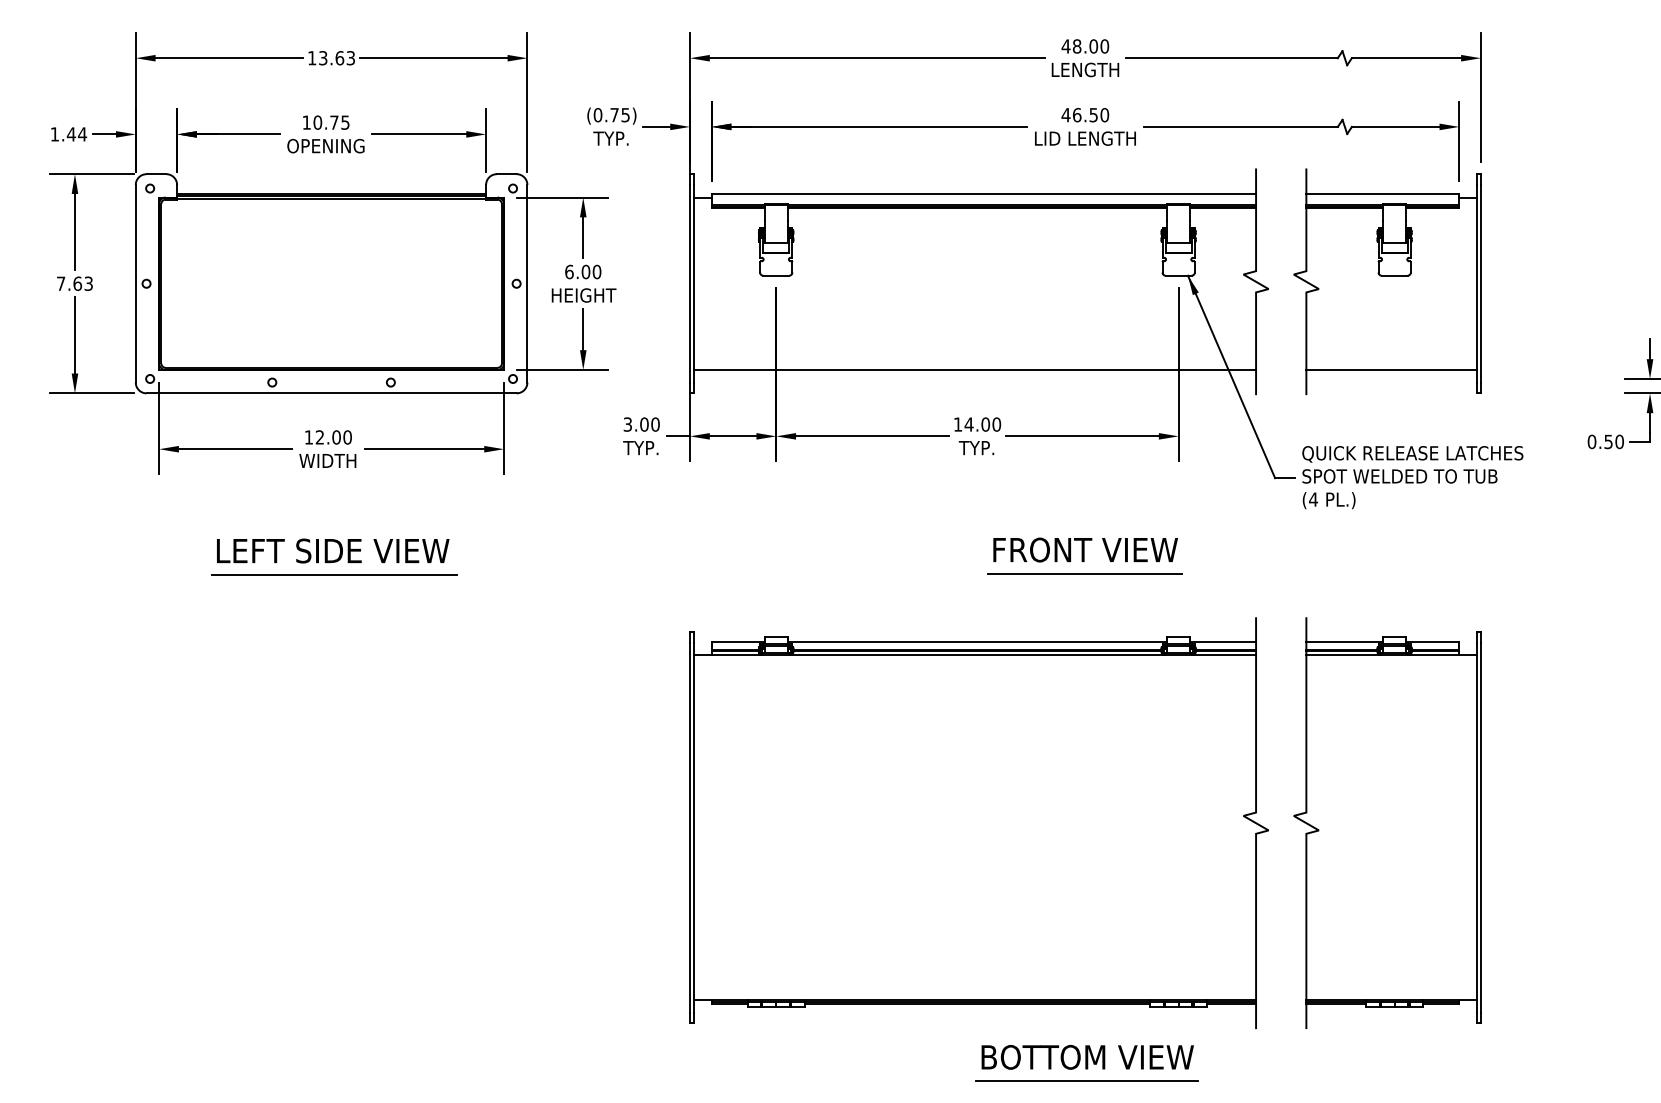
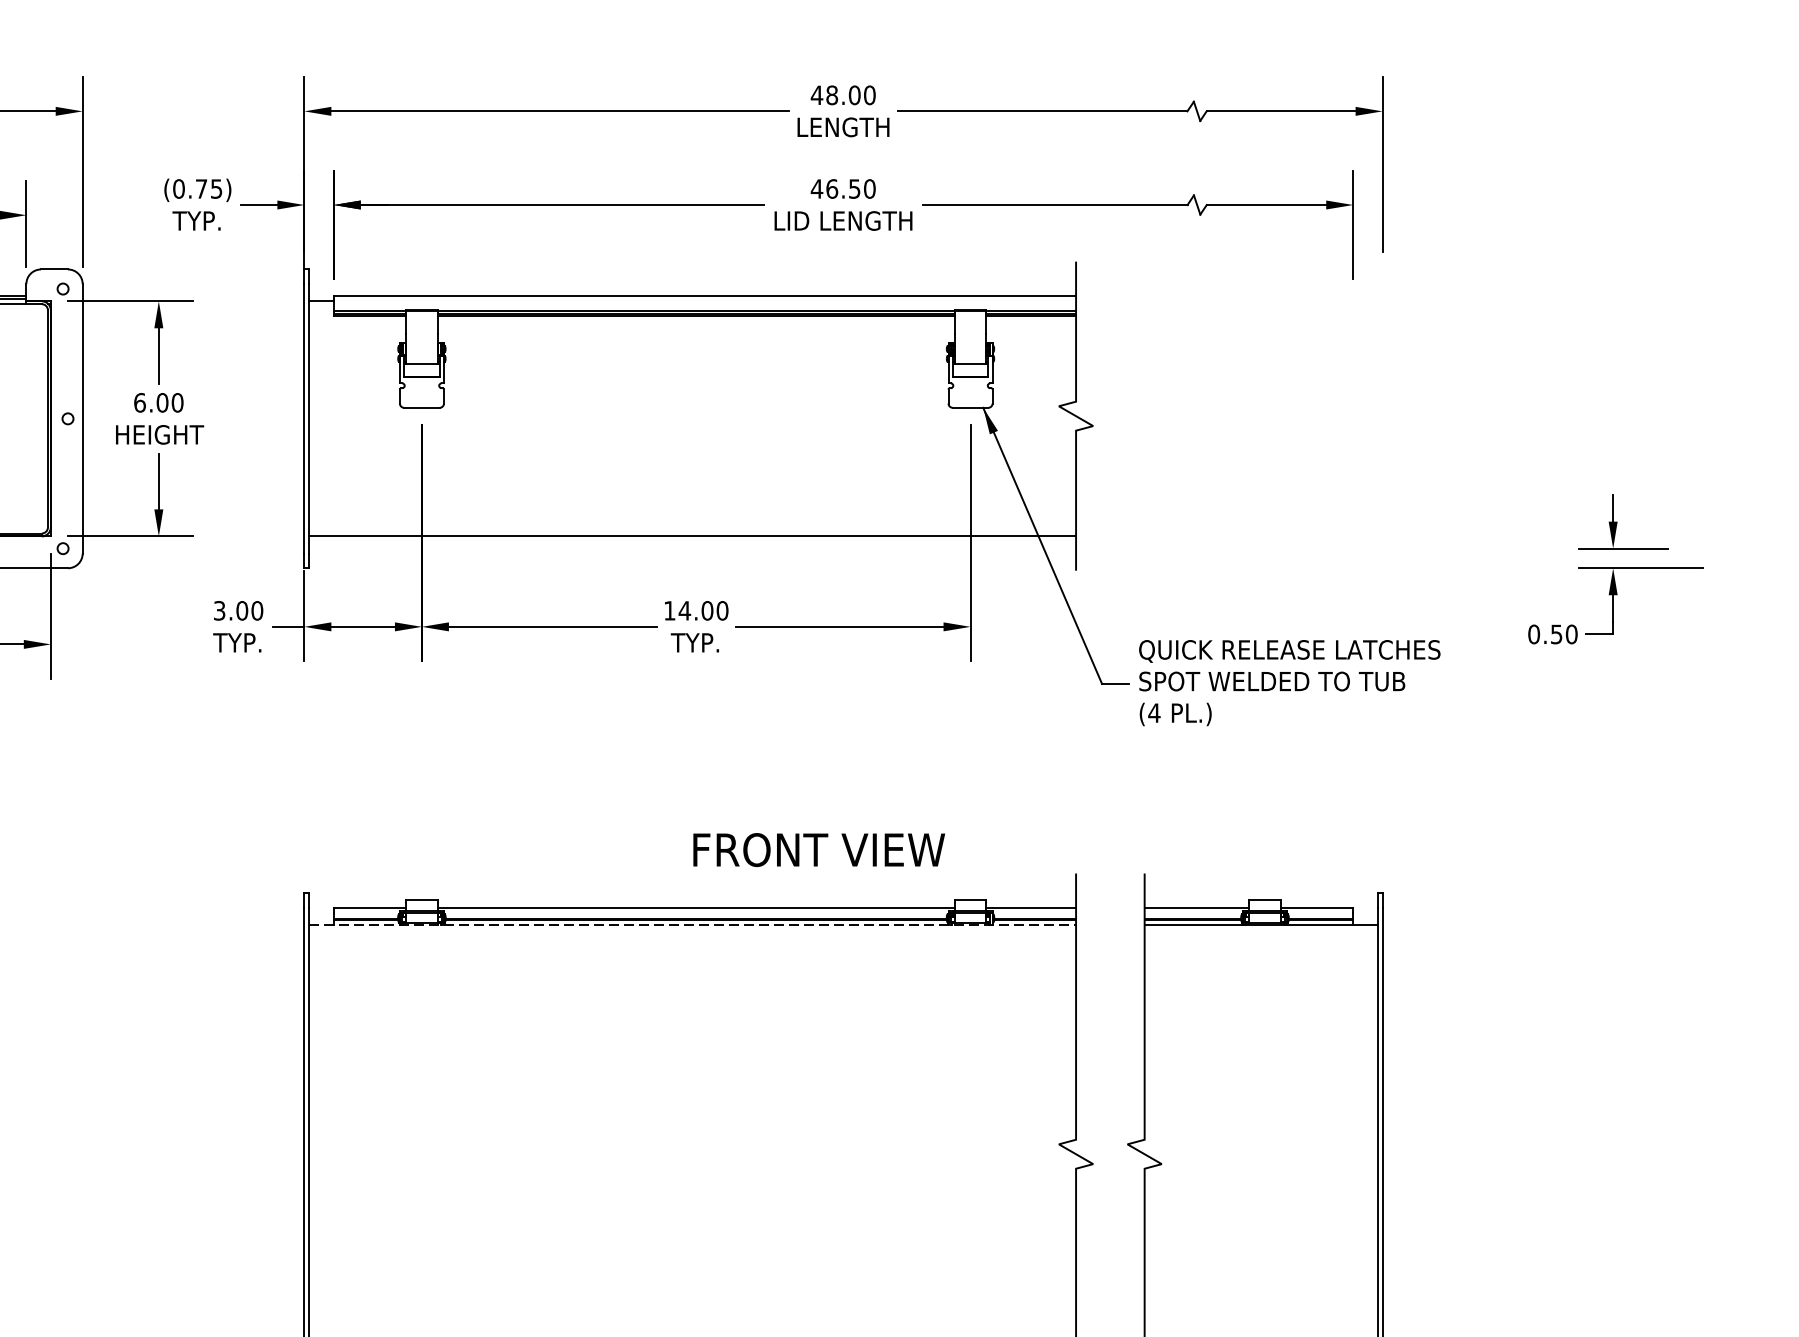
part: (1387, 281) -> (1255, 415), removed
text: (1085, 549) -> (818, 849), moved
line: (1085, 573) -> (843, 813), removed
line: (975, 655) -> (693, 925), solid -> dashed

